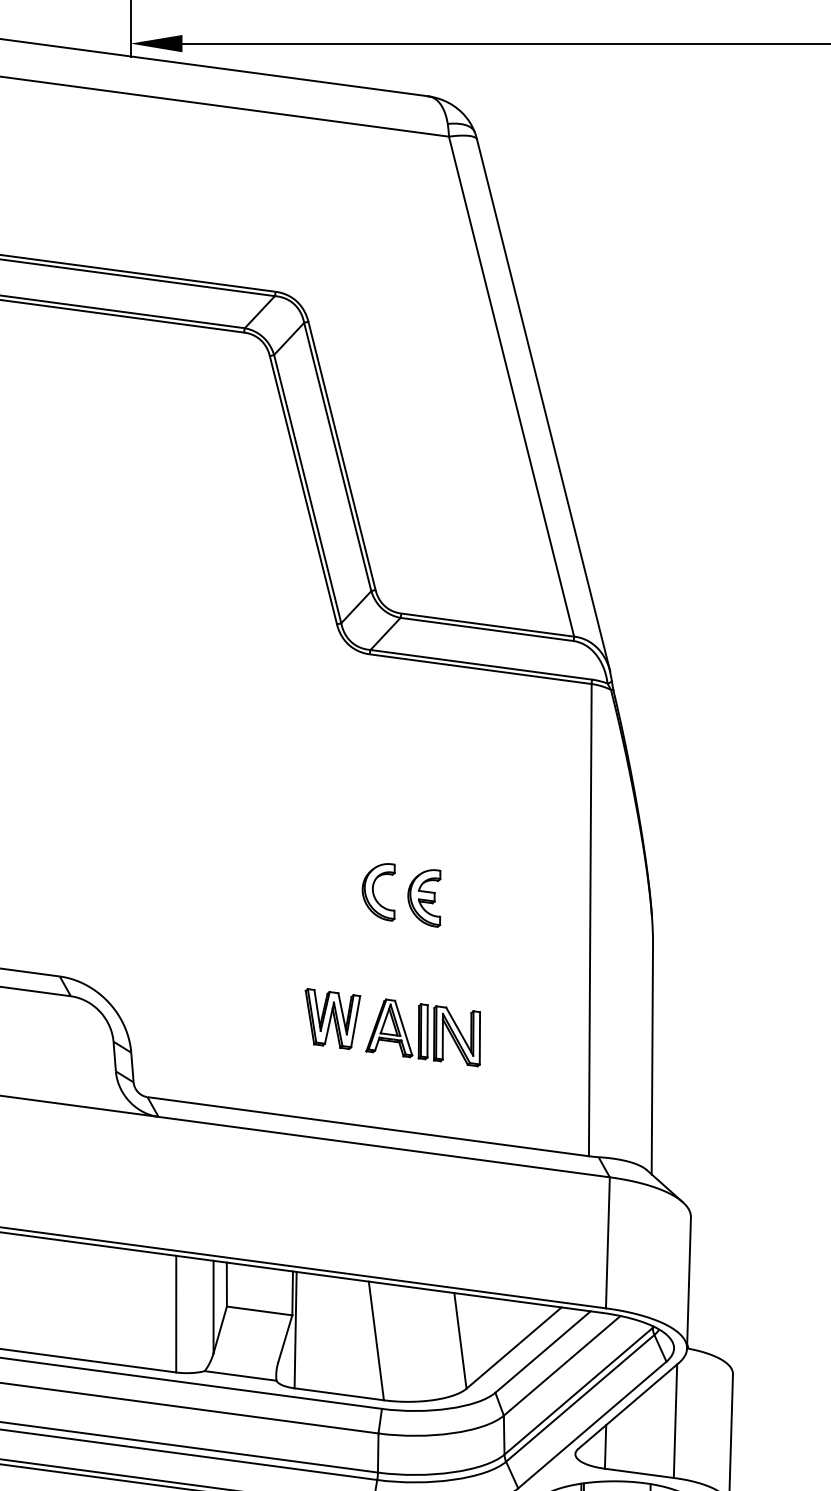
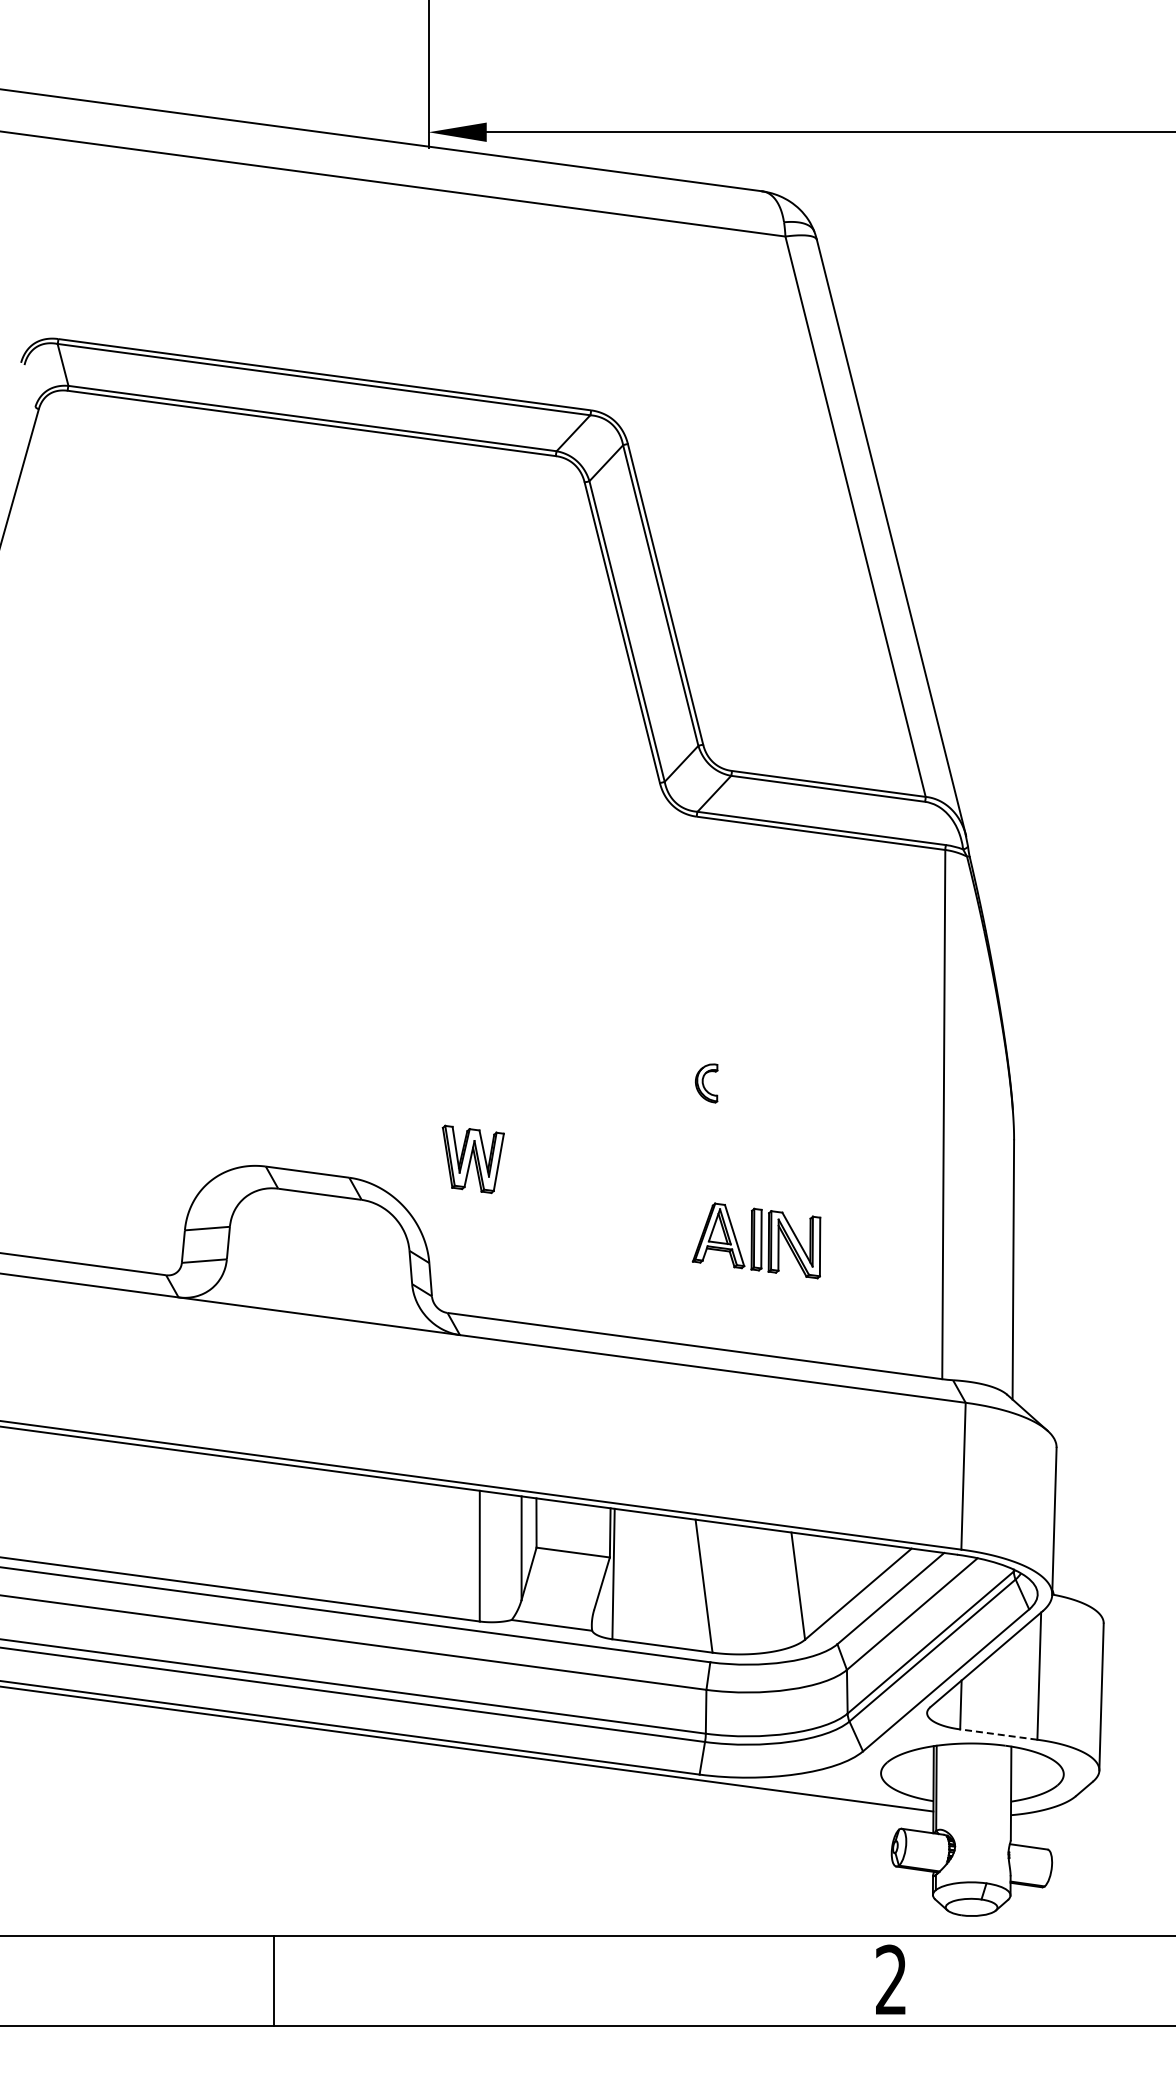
part: (378, 892) -> (706, 1083), size x0.6
part: (424, 897) -> (757, 1089), removed
part: (332, 1018) -> (472, 1158), moved
line: (639, 1473) -> (998, 1734), solid -> dashed

